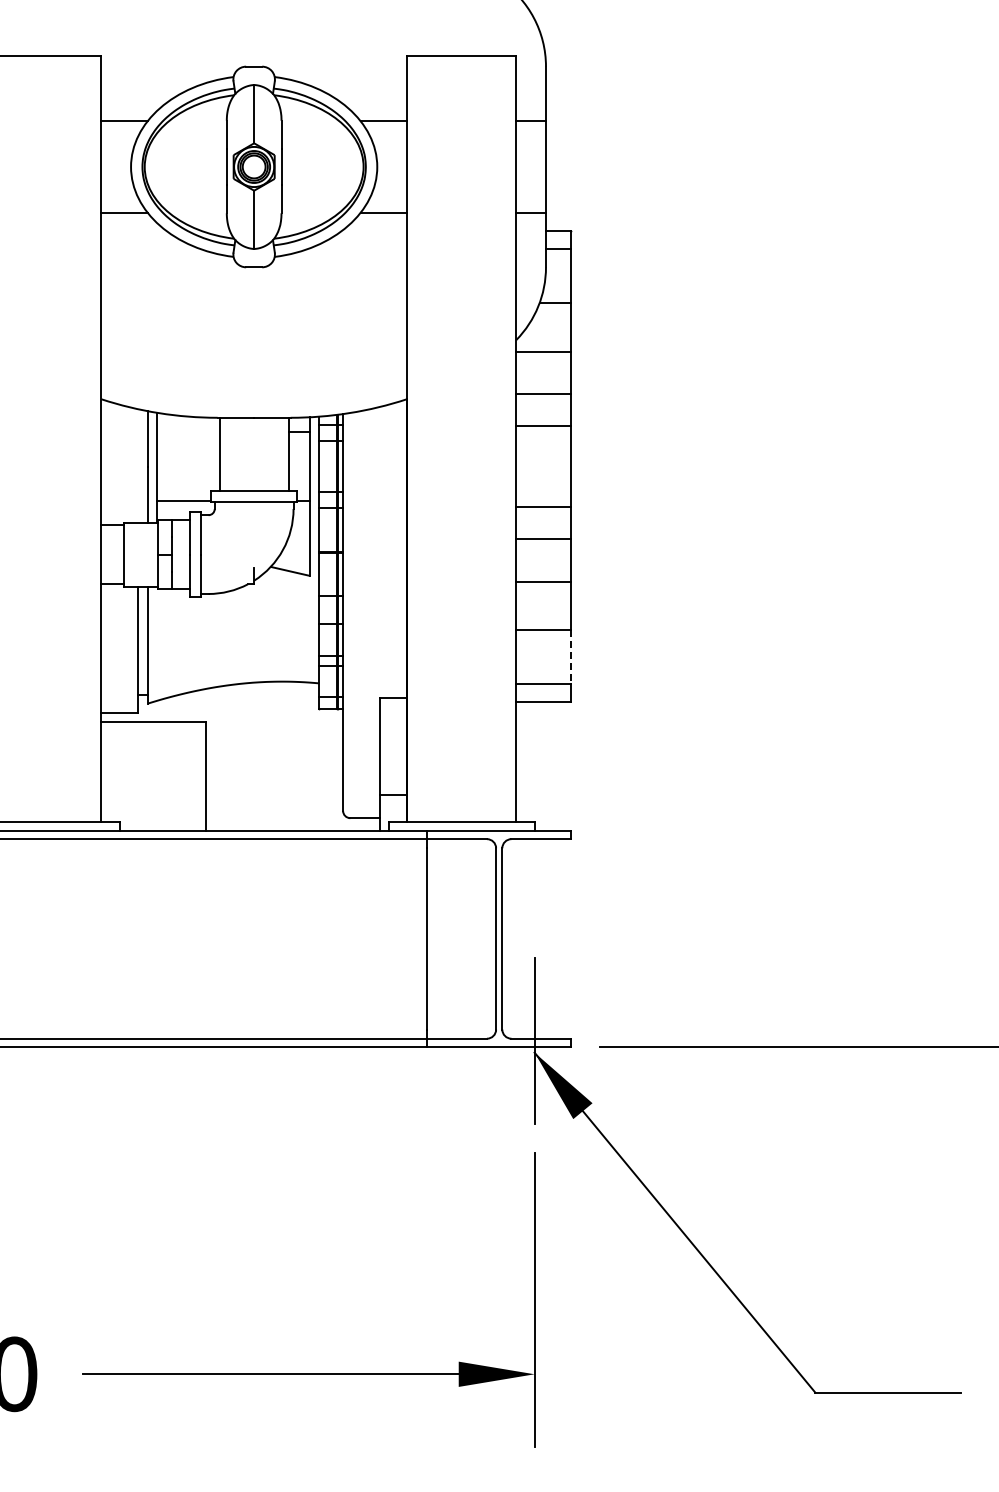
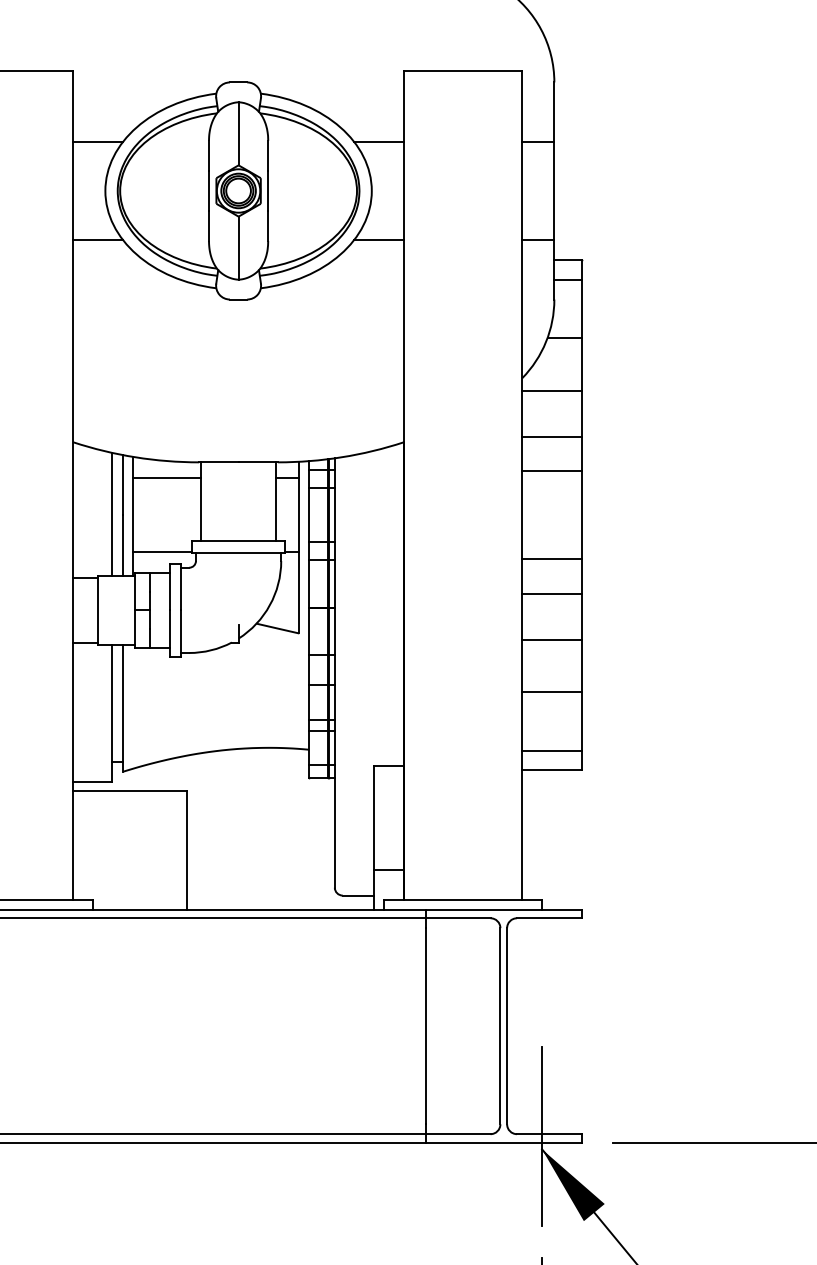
line: (187, 432) -> (166, 478), added
line: (137, 465) -> (112, 513), added
line: (571, 657) -> (581, 721), dashed -> solid

